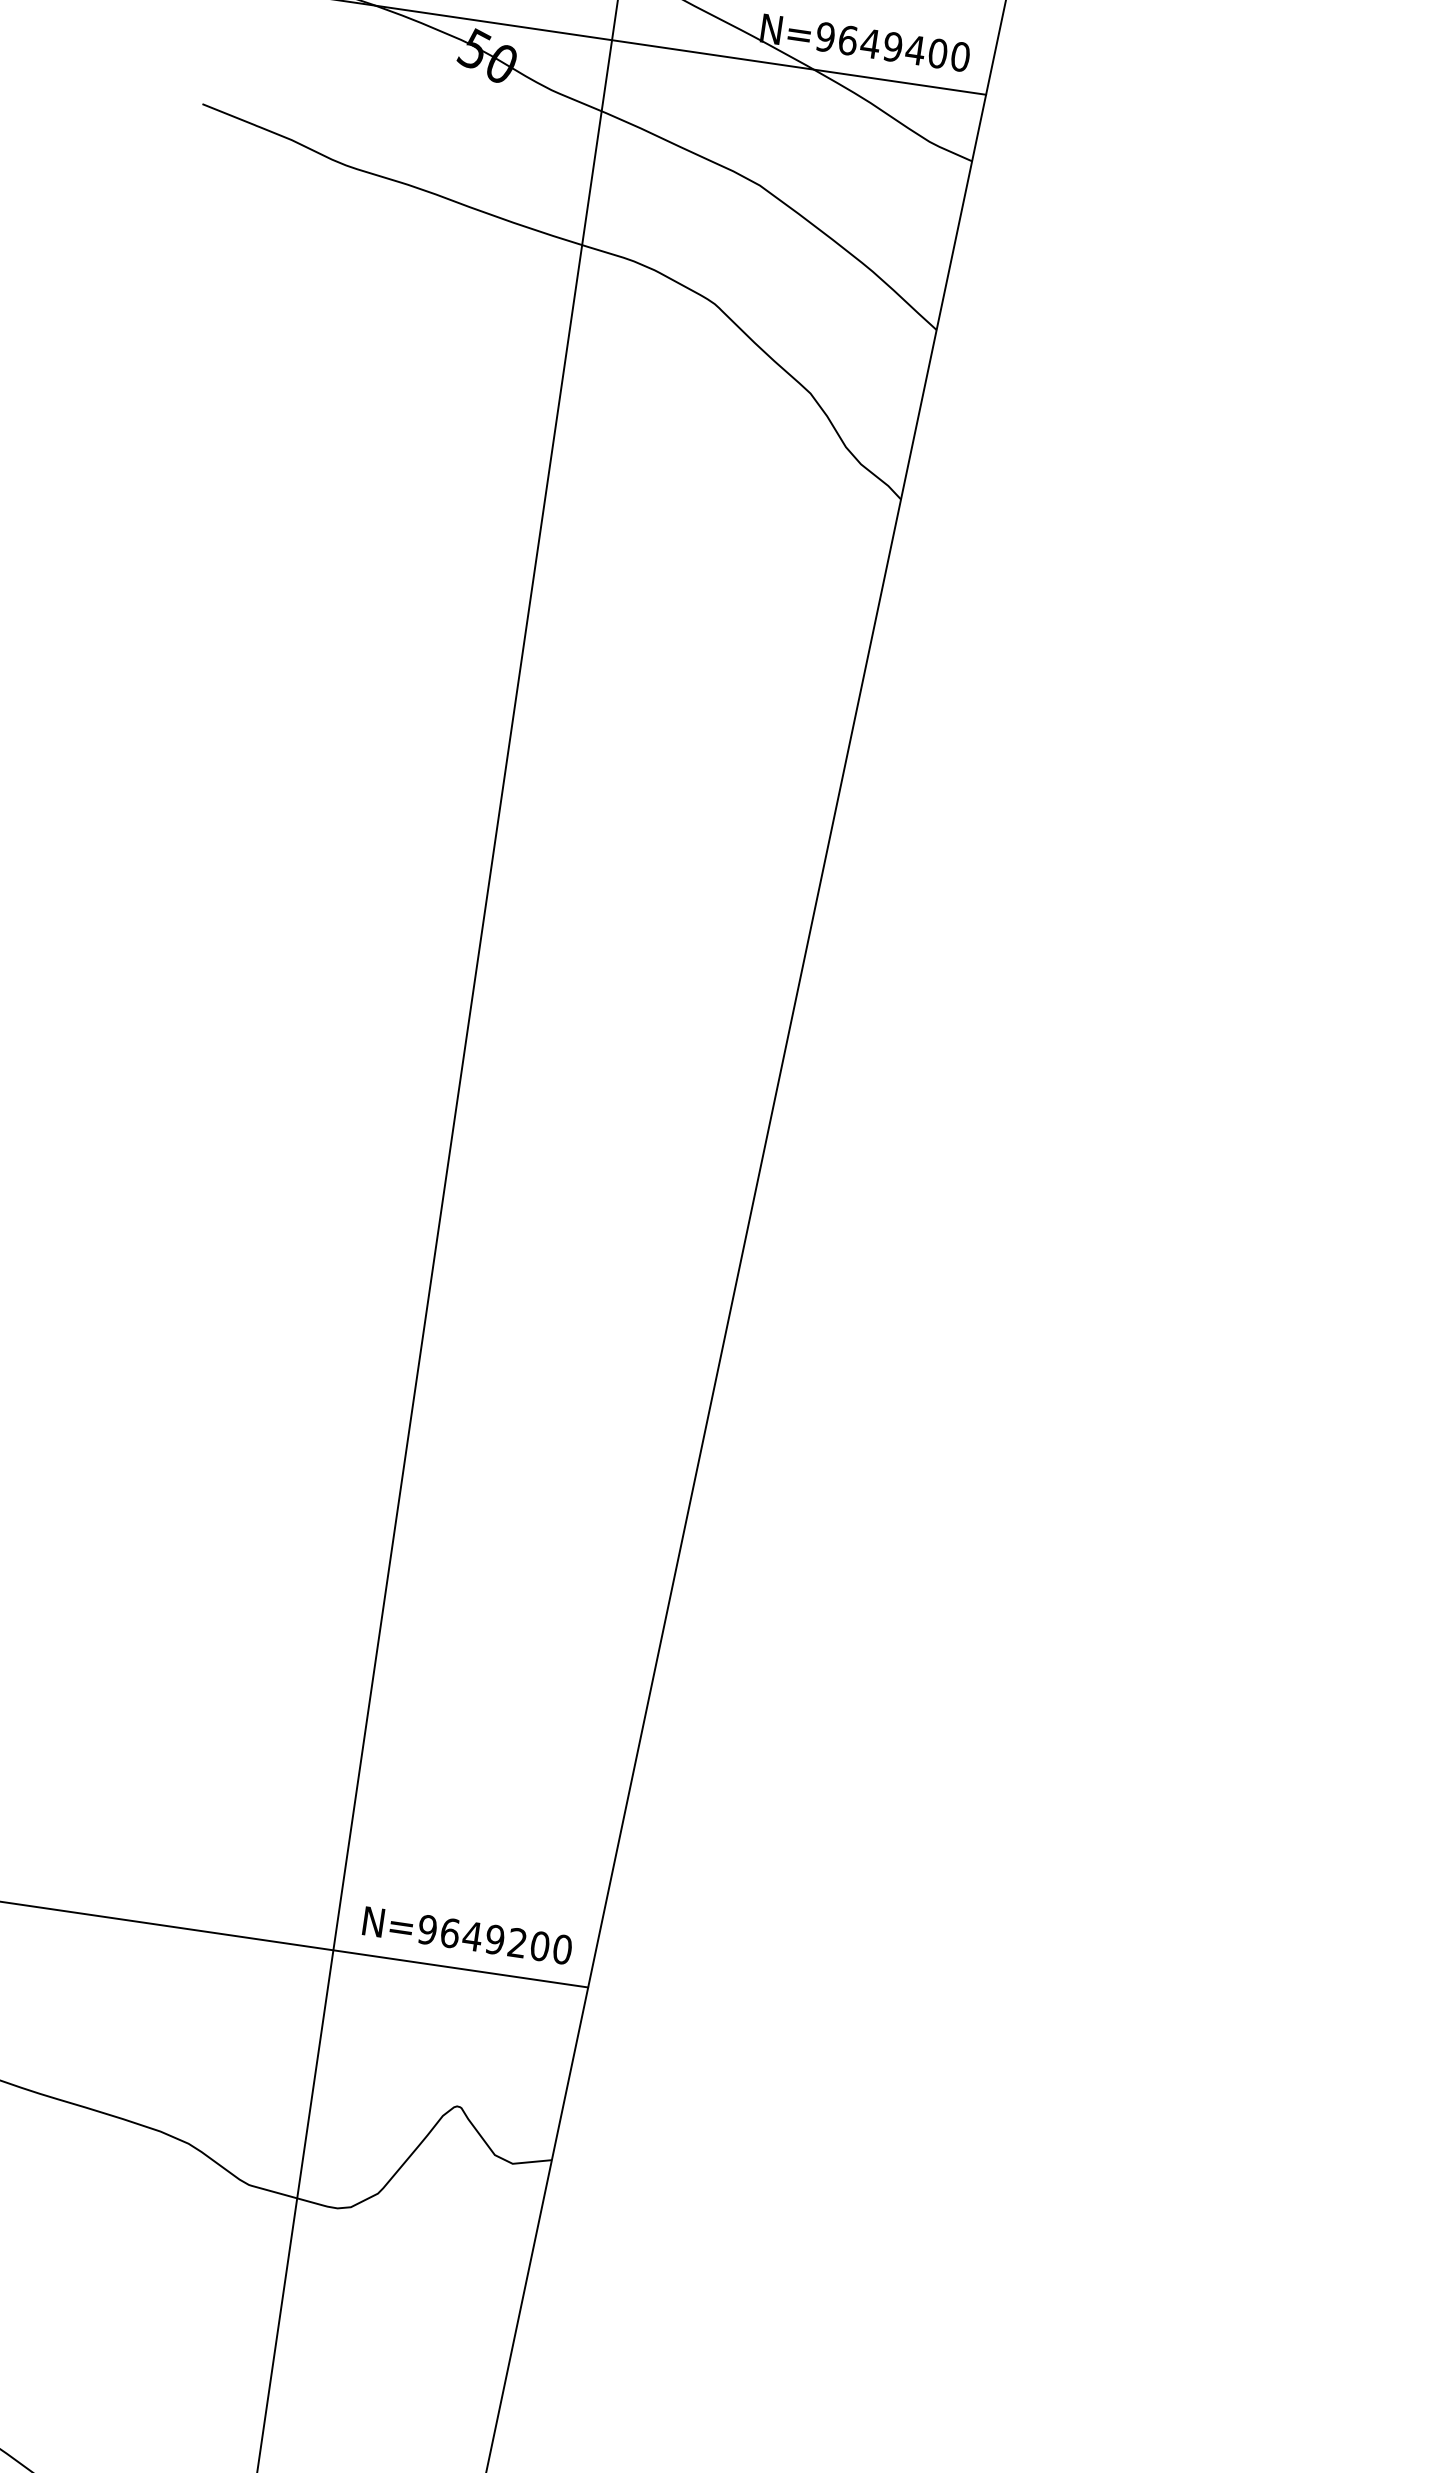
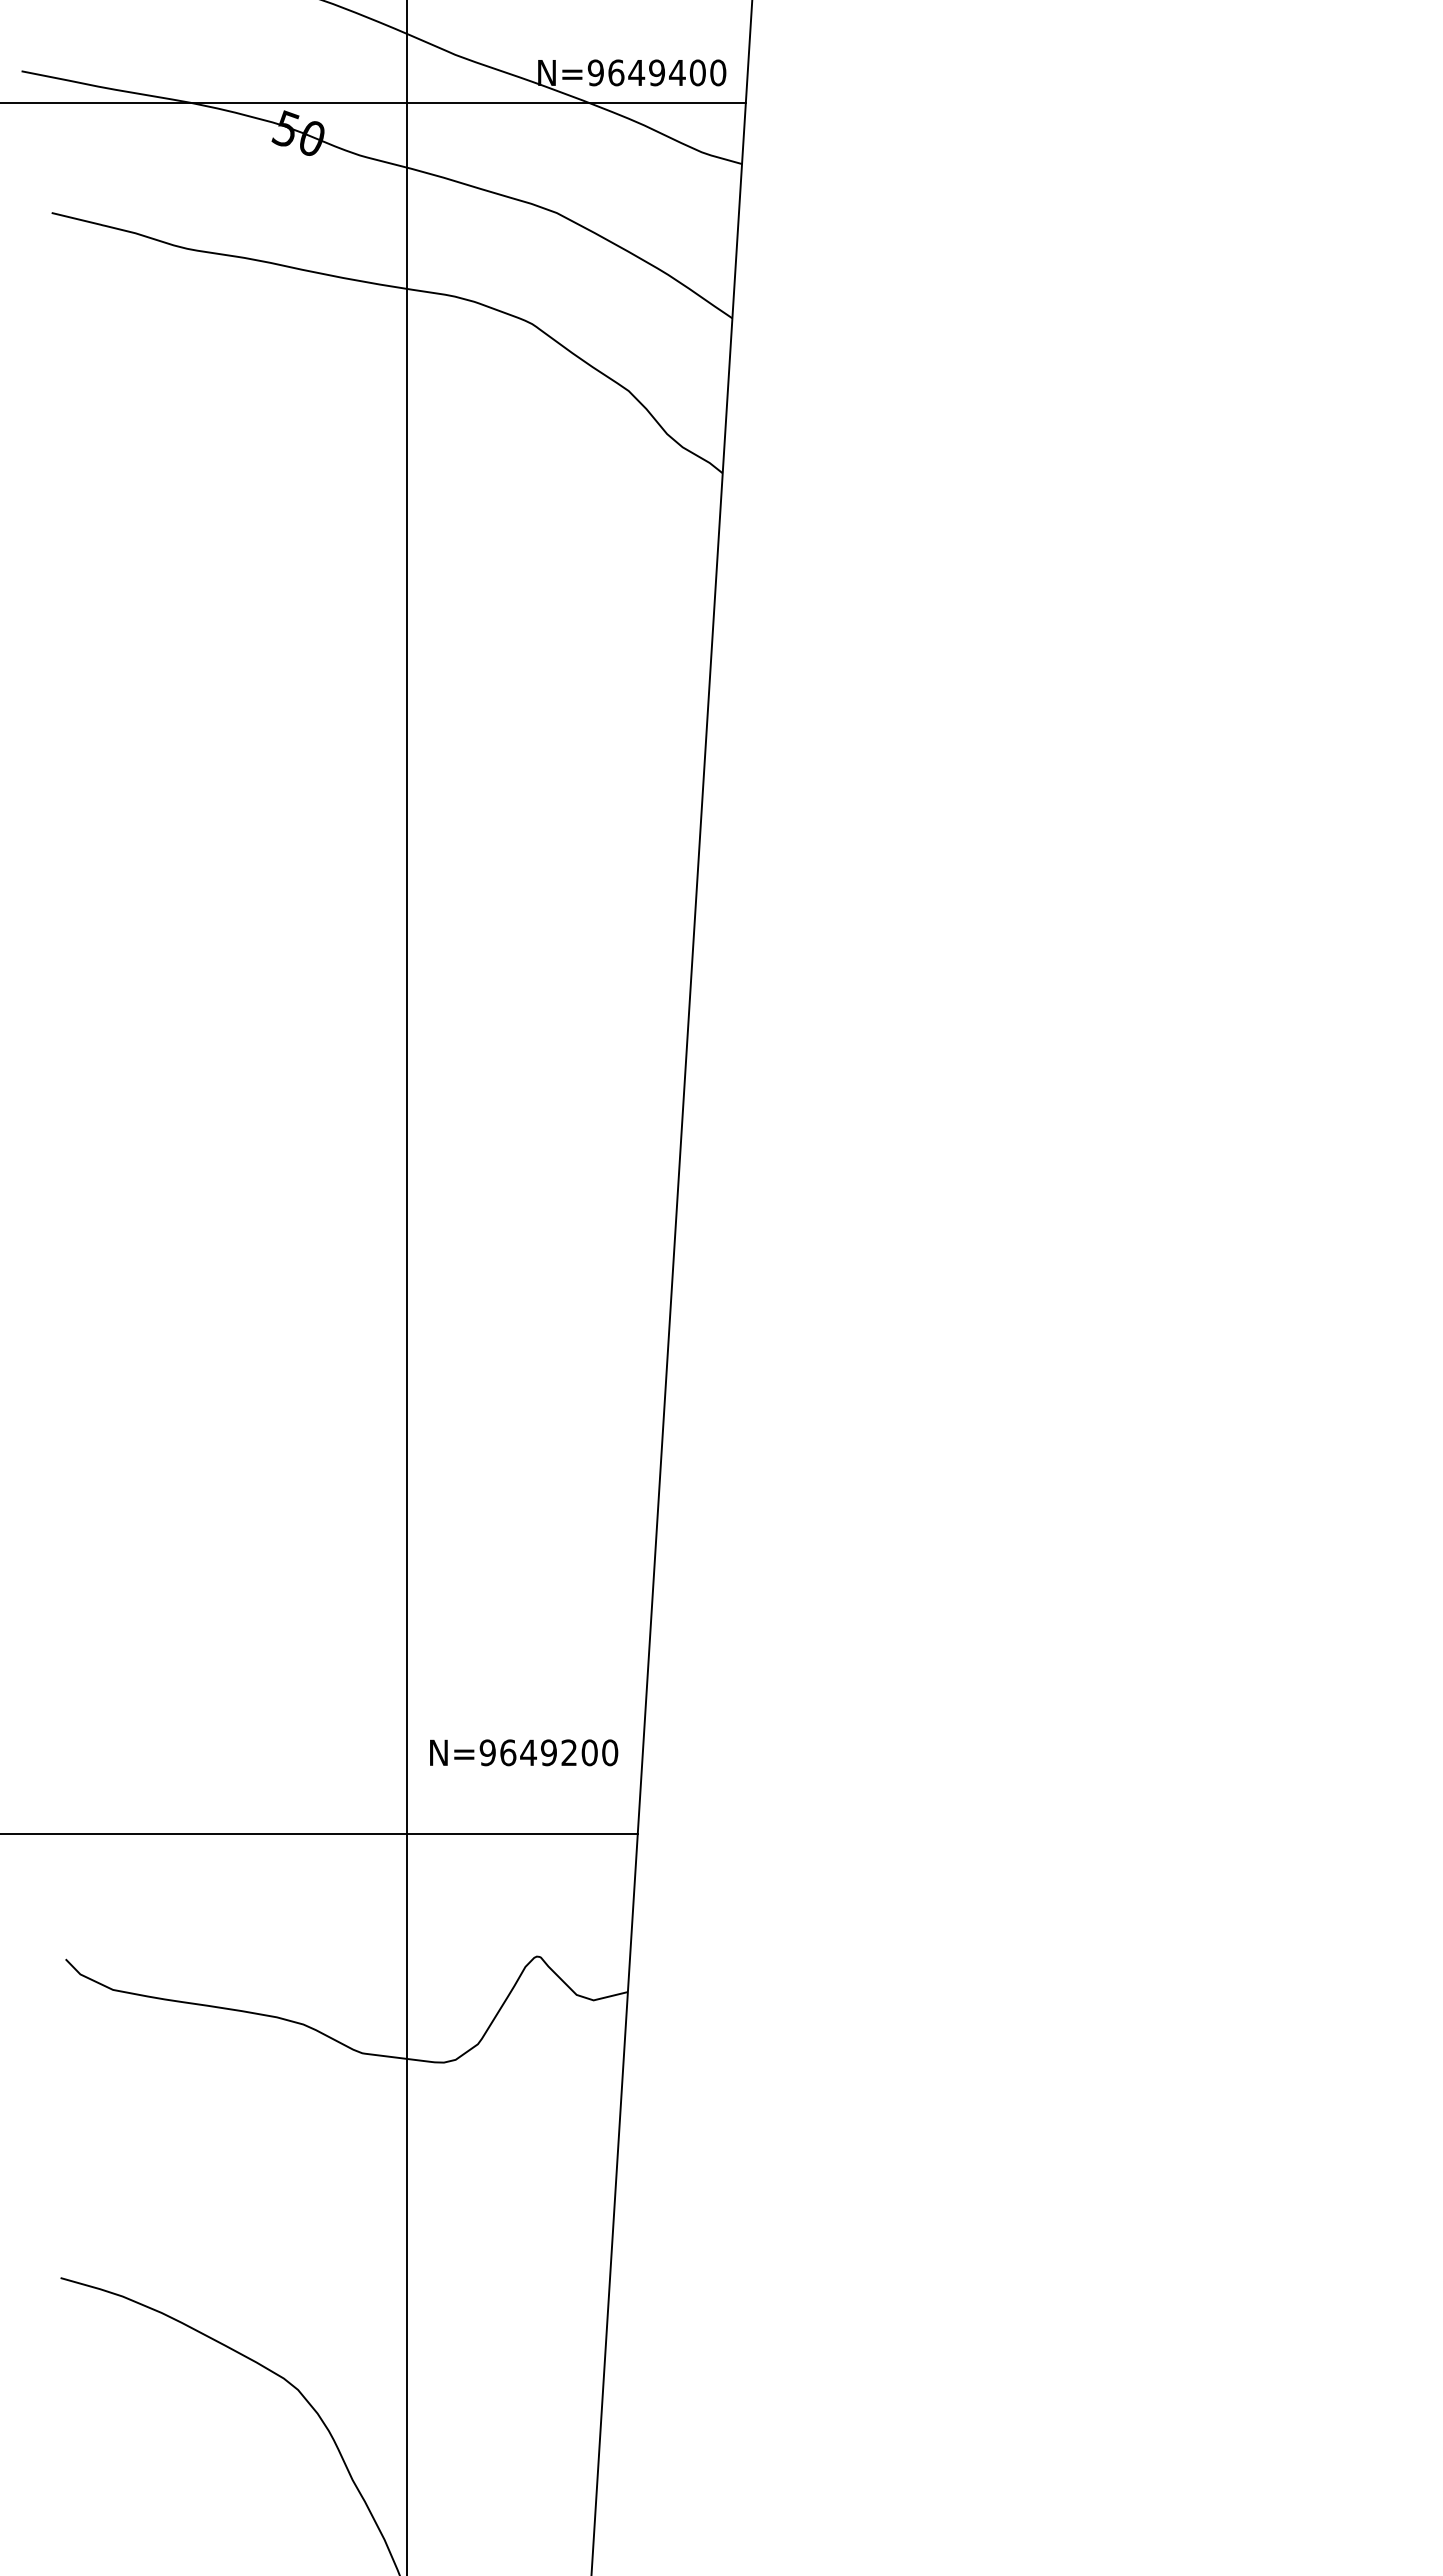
text: (468, 1935) -> (524, 1752), moved

